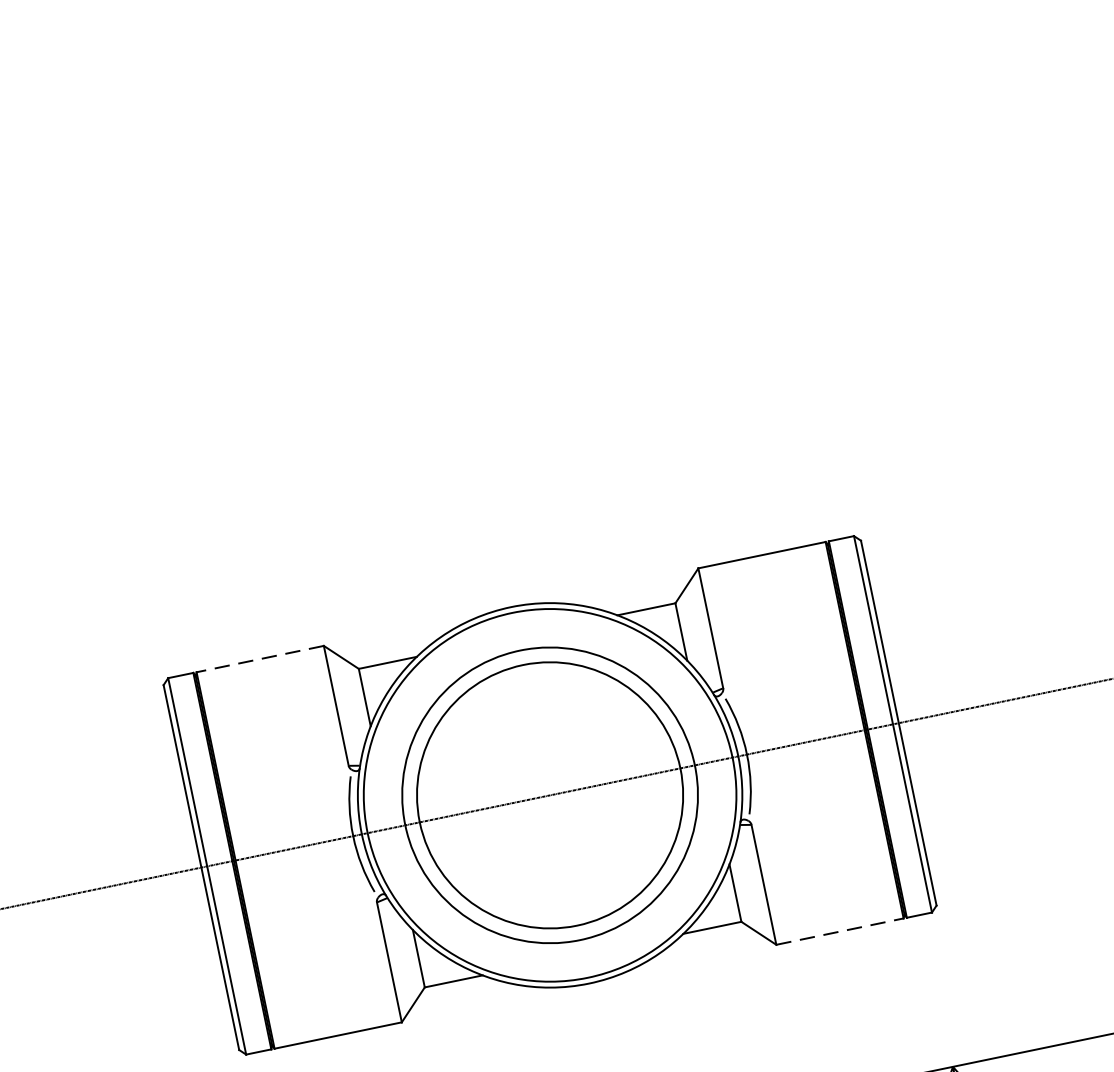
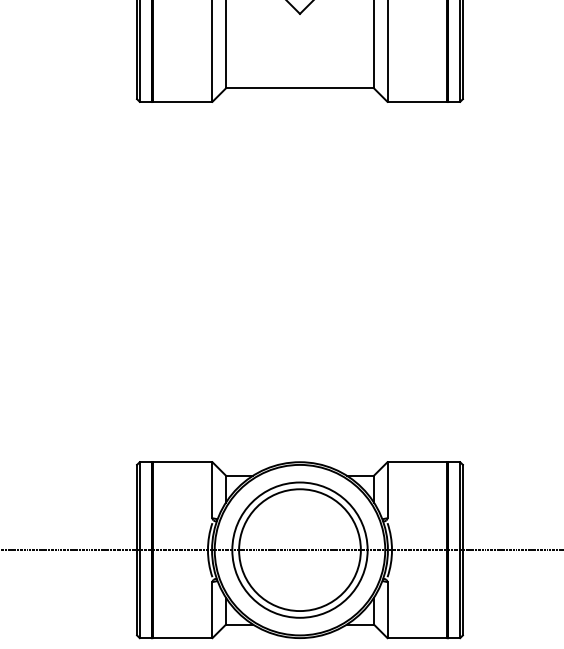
line: (259, 659) -> (182, 462), dashed -> solid
line: (840, 932) -> (417, 638), dashed -> solid

